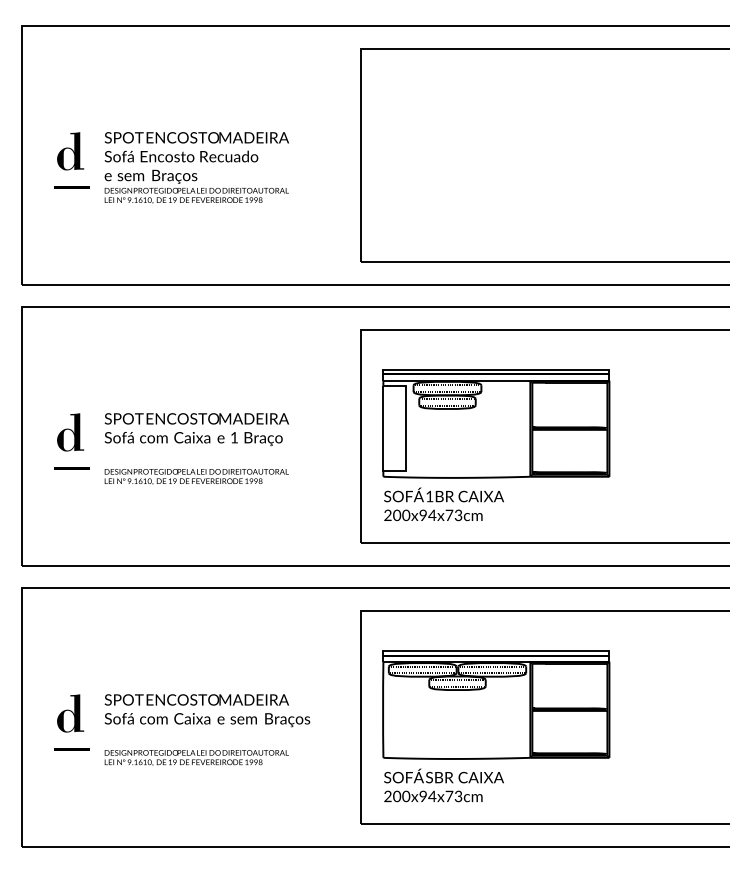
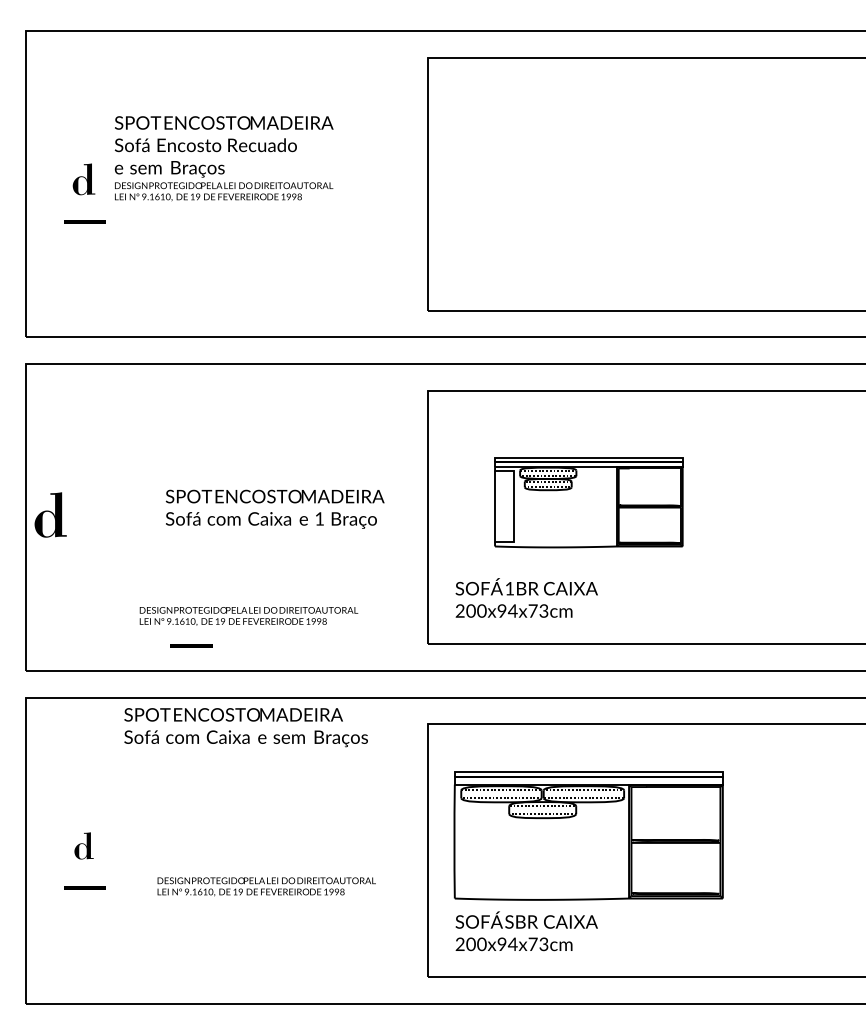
part: (70, 151) -> (83, 179), size x0.7
text: (196, 167) -> (223, 158), moved
part: (496, 423) -> (588, 502), size x0.7
text: (196, 429) -> (274, 509), moved
part: (70, 432) -> (50, 515), moved
line: (71, 468) -> (191, 646), moved
text: (196, 476) -> (248, 615), moved
text: (207, 710) -> (246, 727), moved
part: (70, 713) -> (83, 845), size x0.6
text: (196, 757) -> (266, 886), moved

